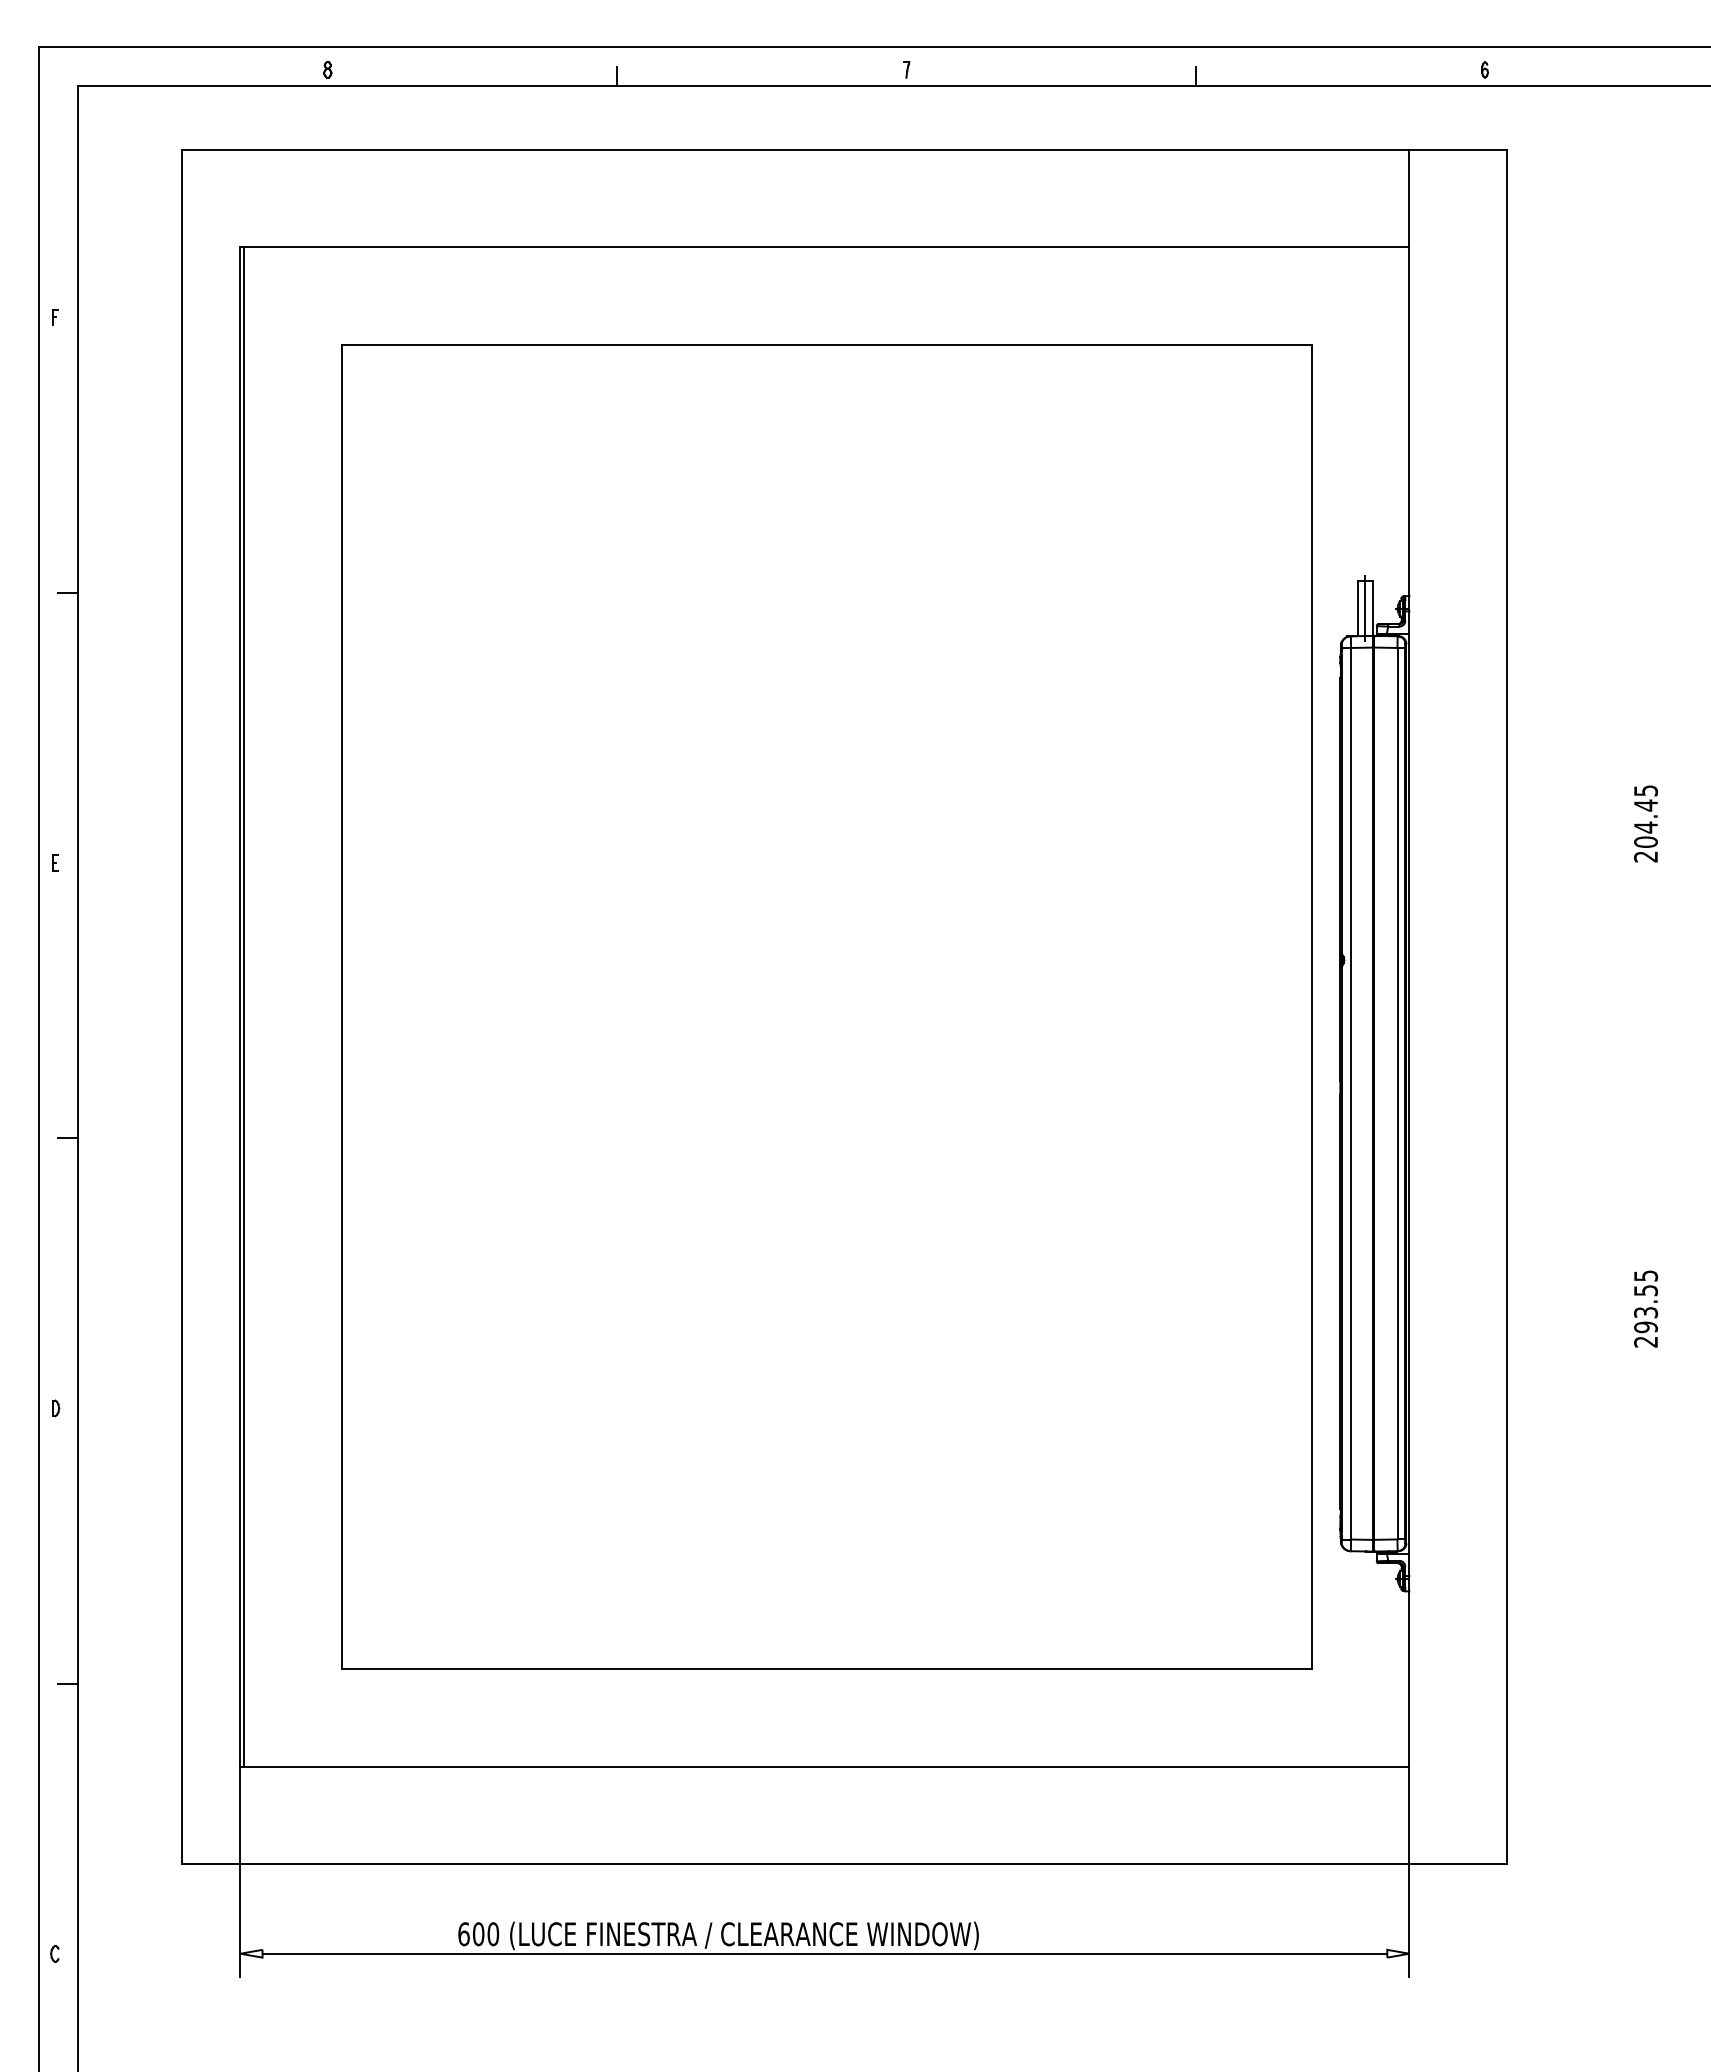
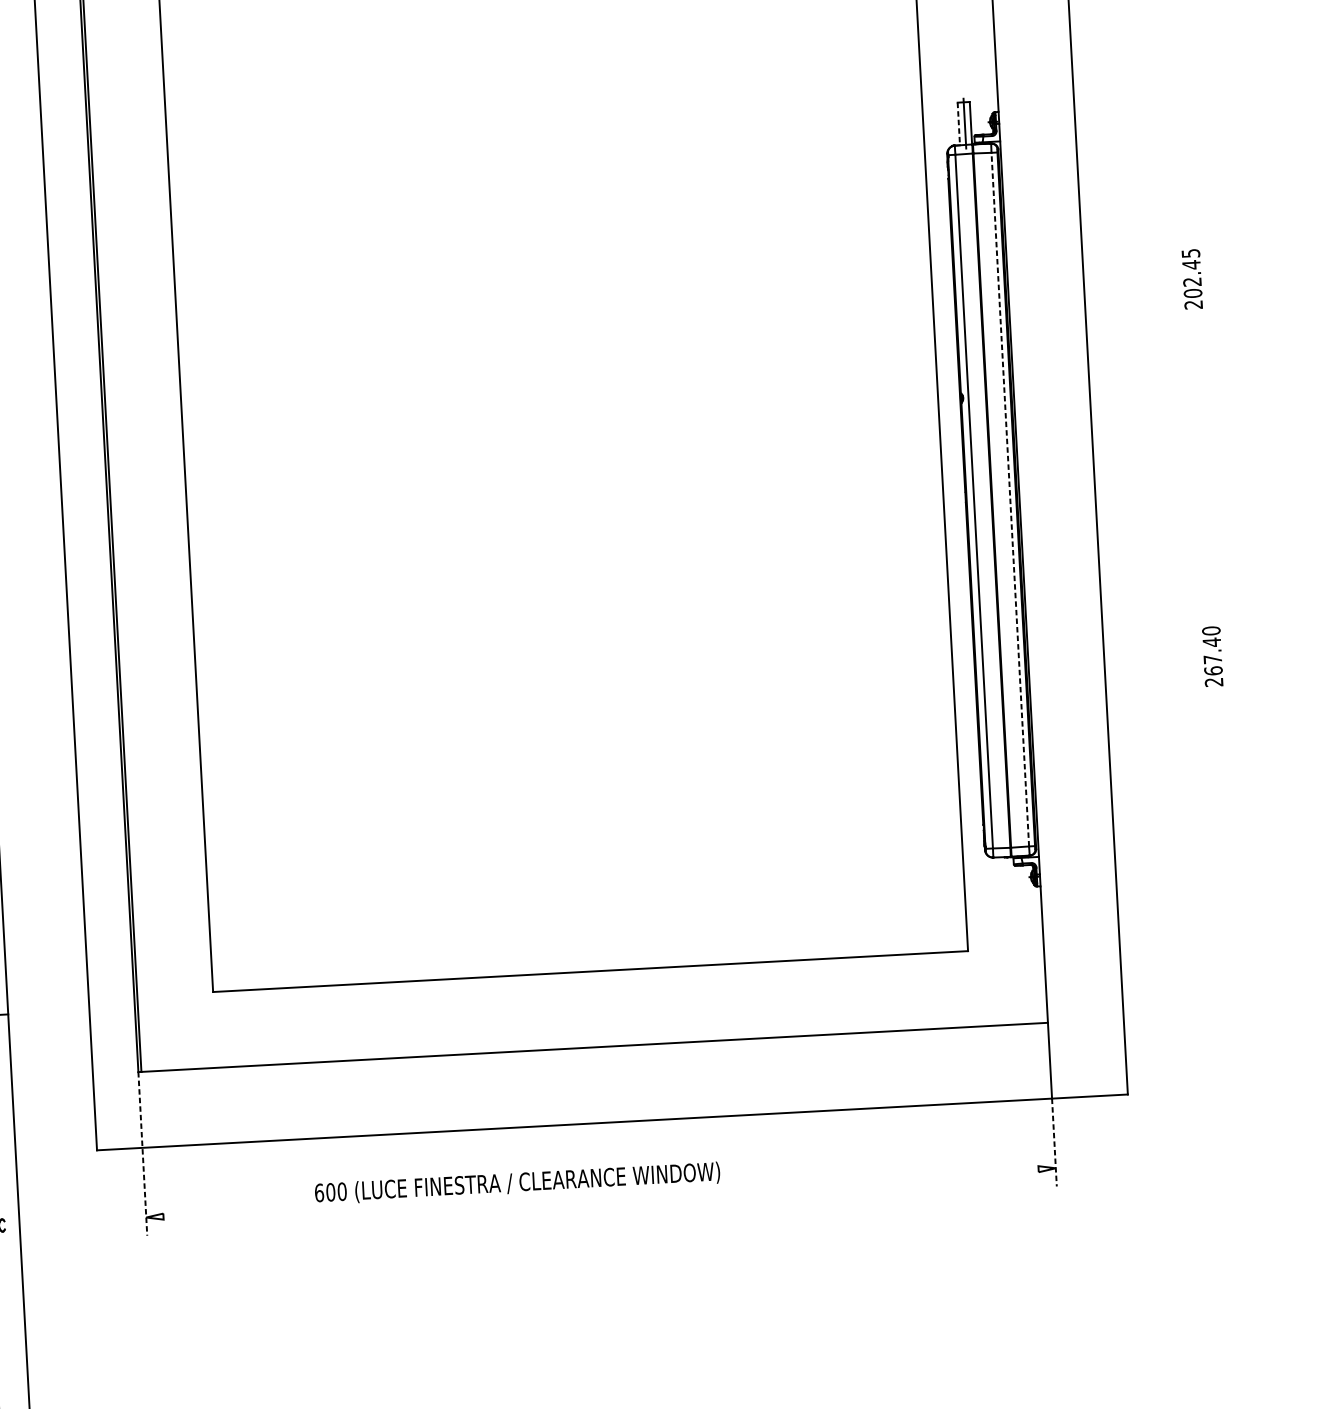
line: (1357, 609) -> (958, 124), solid -> dashed
text: (1645, 827) -> (1192, 282), 204.45 -> 202.45
line: (1397, 1093) -> (1010, 499), solid -> dashed
text: (1646, 1301) -> (1212, 650), 293.55 -> 267.40
line: (240, 1872) -> (142, 1154), solid -> dashed
line: (1409, 1921) -> (1054, 1143), solid -> dashed
line: (824, 1953) -> (600, 1192), removed

